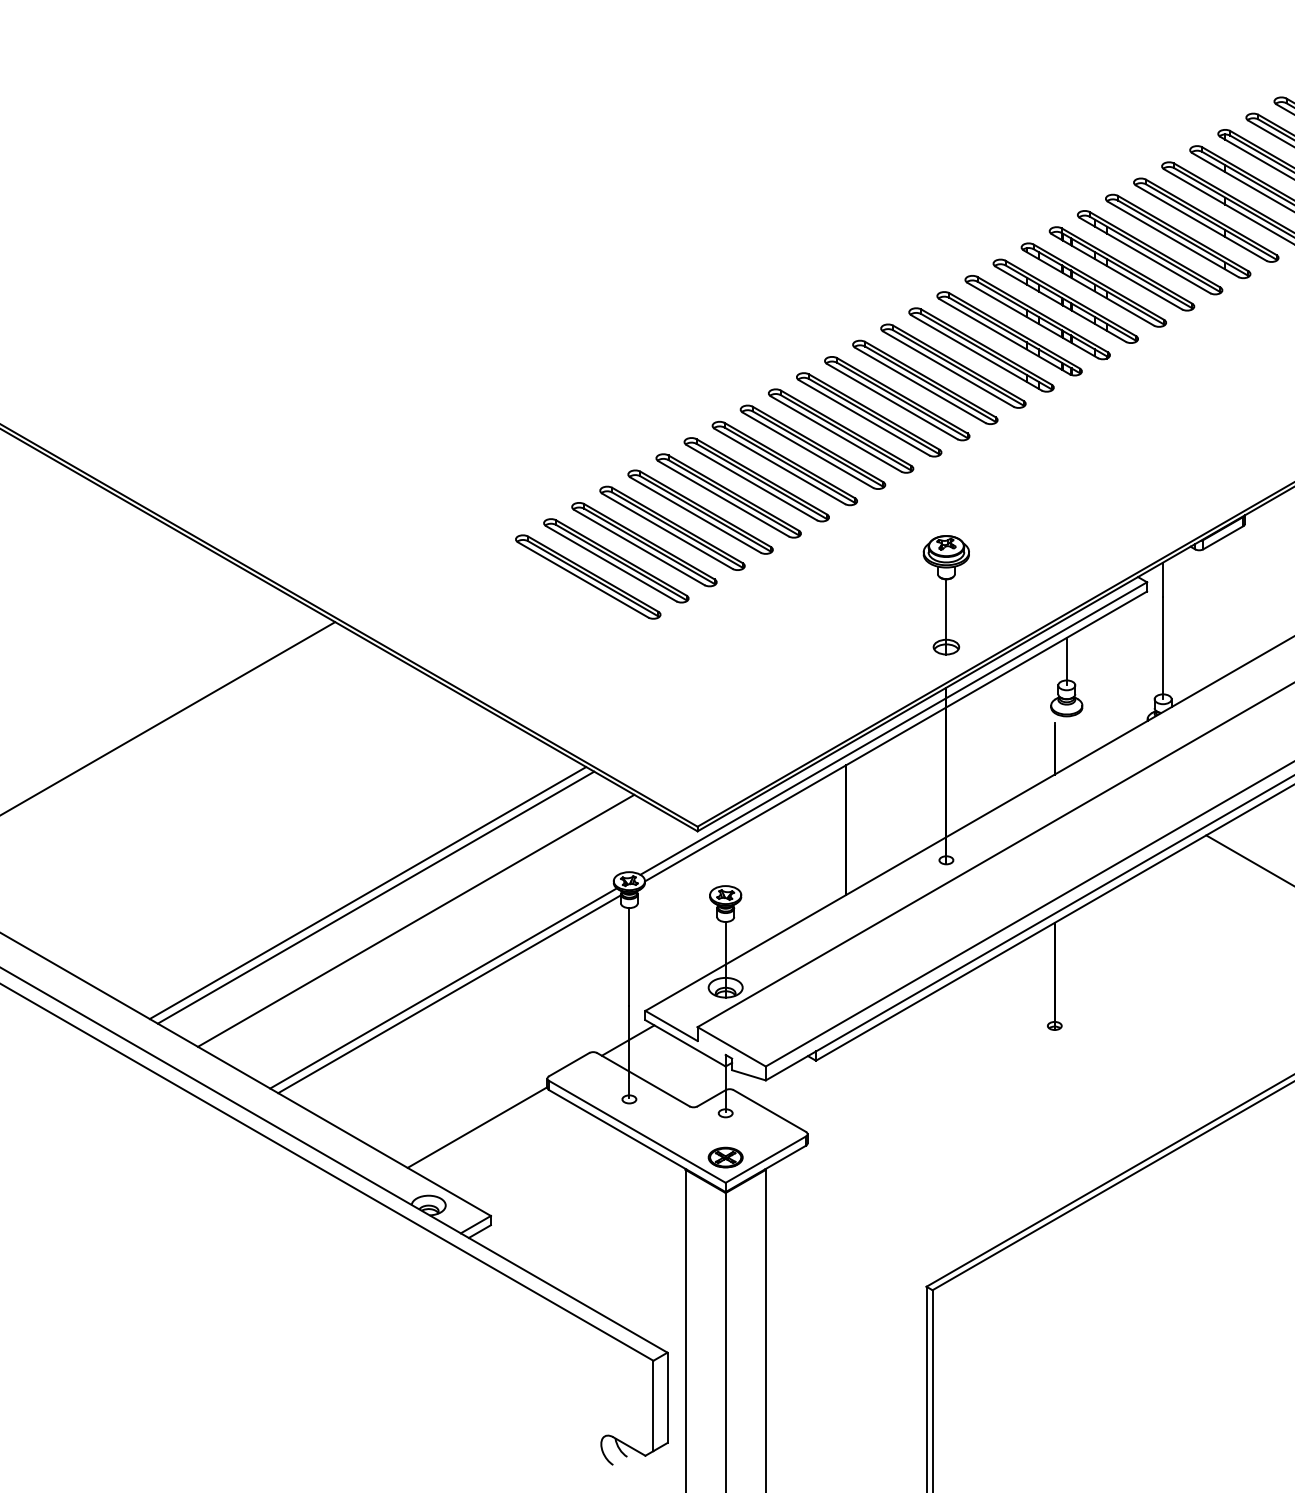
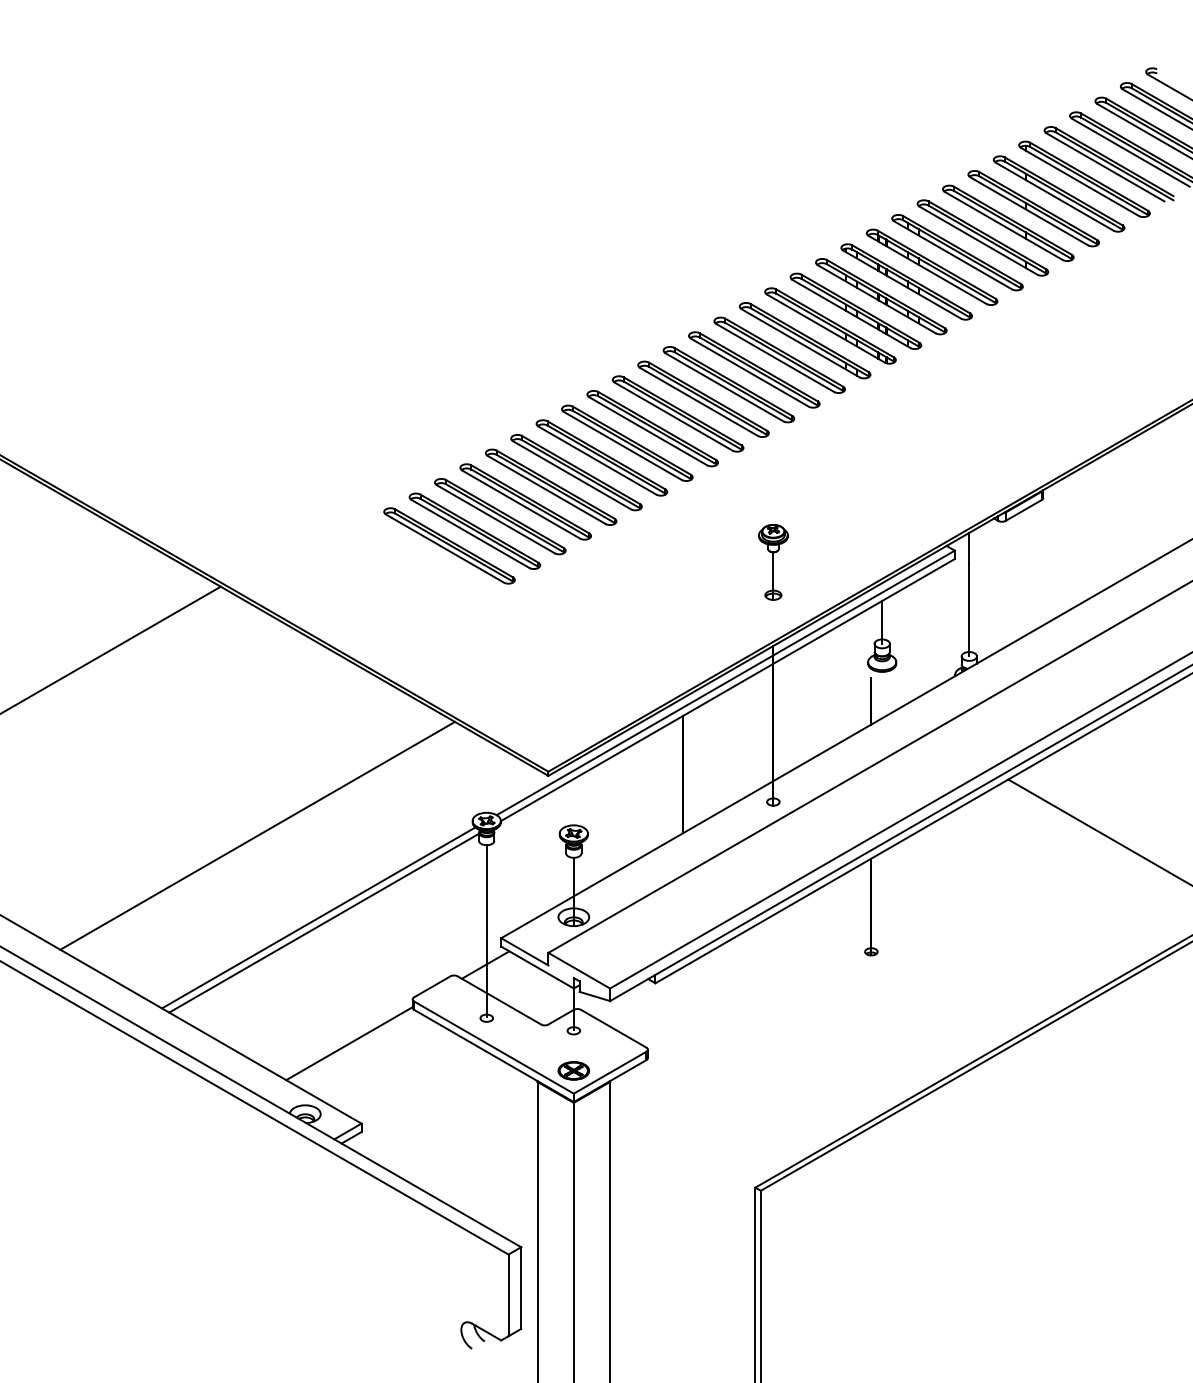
part: (946, 595) -> (773, 562), size x0.7
line: (368, 892) -> (250, 831), removed
line: (415, 920) -> (293, 856), removed

